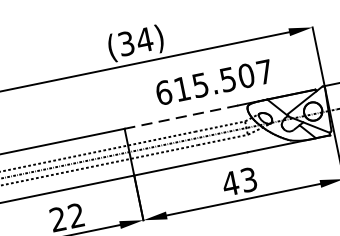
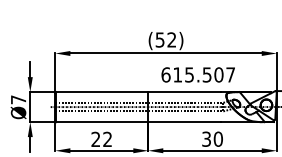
text: (136, 40) -> (166, 39), (34) -> (52)
text: (212, 82) -> (197, 74), moved
line: (181, 117) -> (184, 92), dashed -> solid
text: (238, 180) -> (211, 138), 43 -> 30

